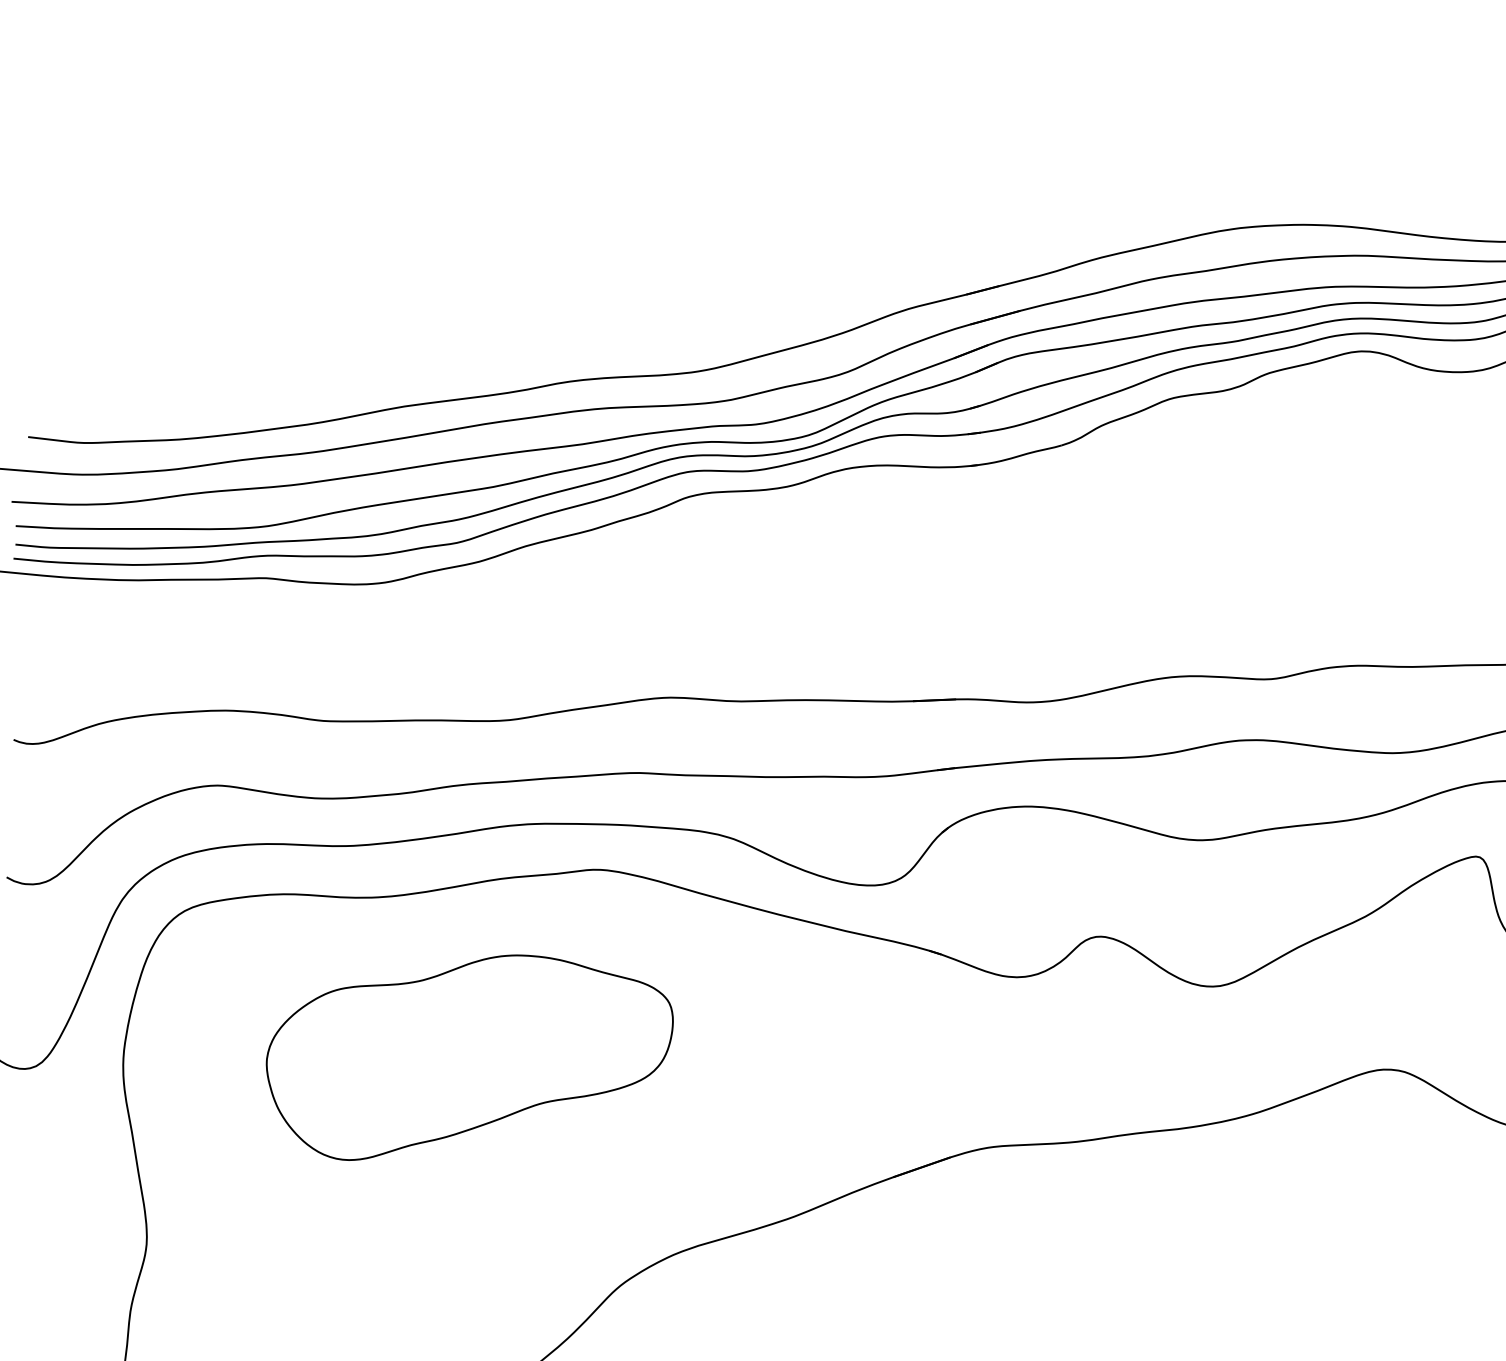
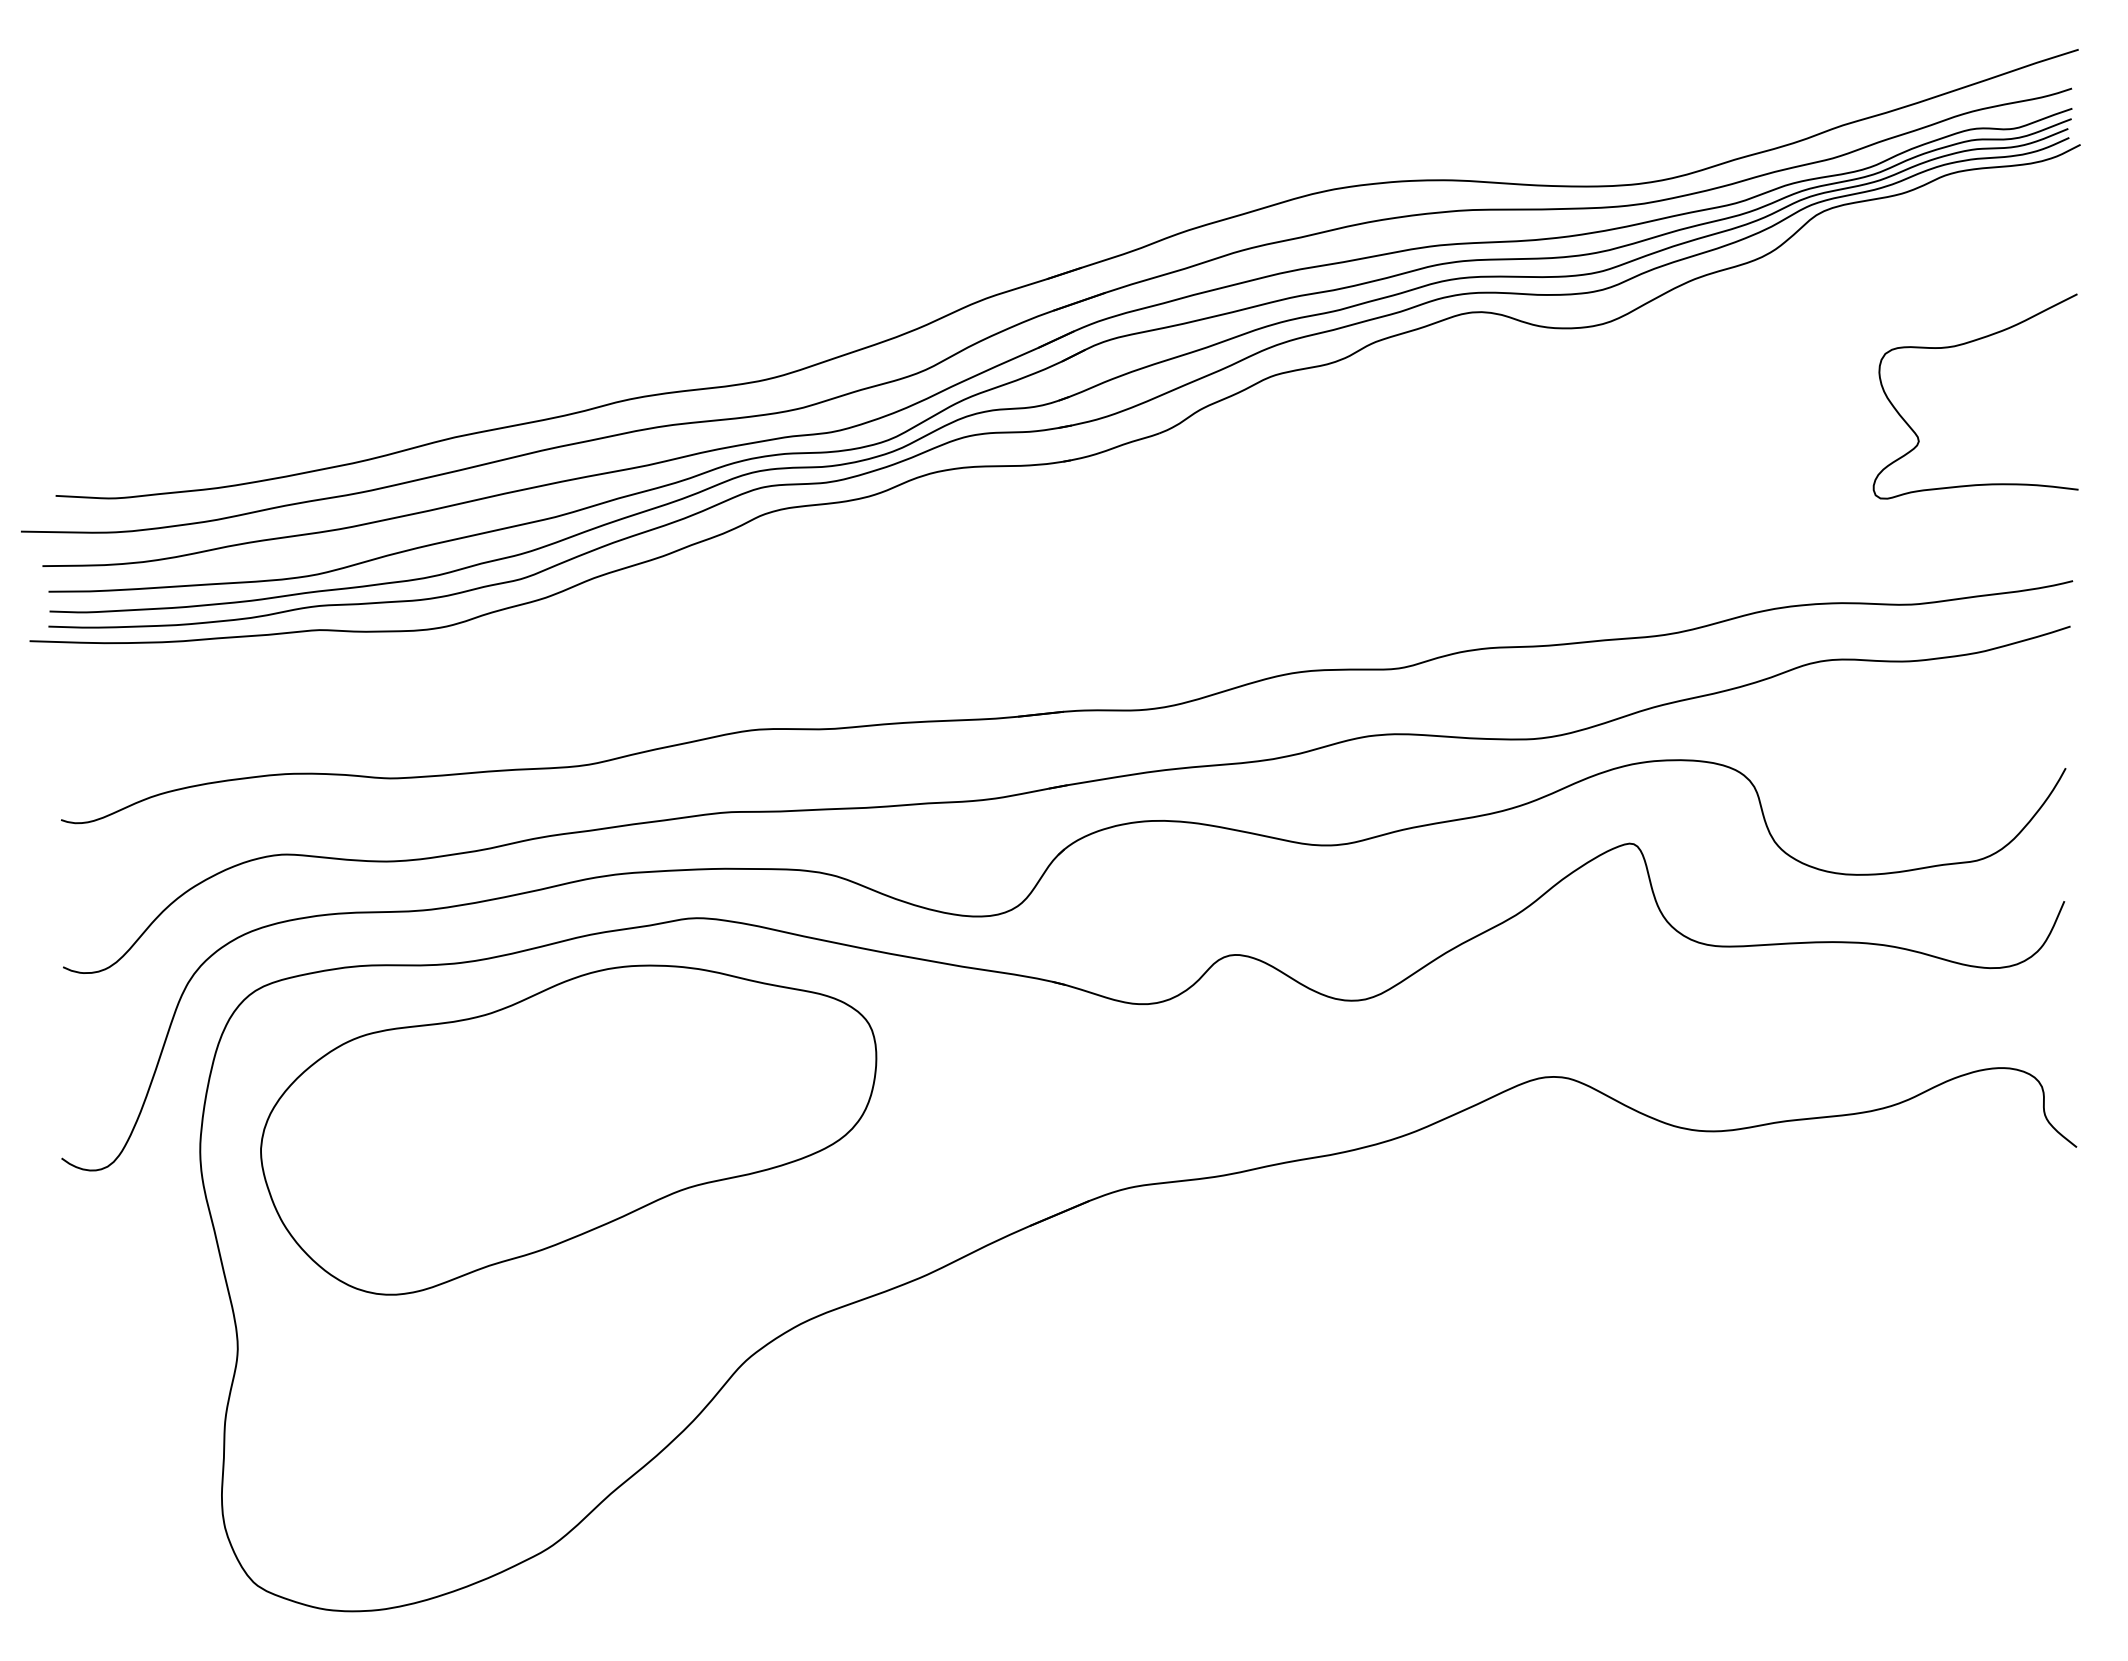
part: (468, 1059) -> (568, 1129), size x1.43

